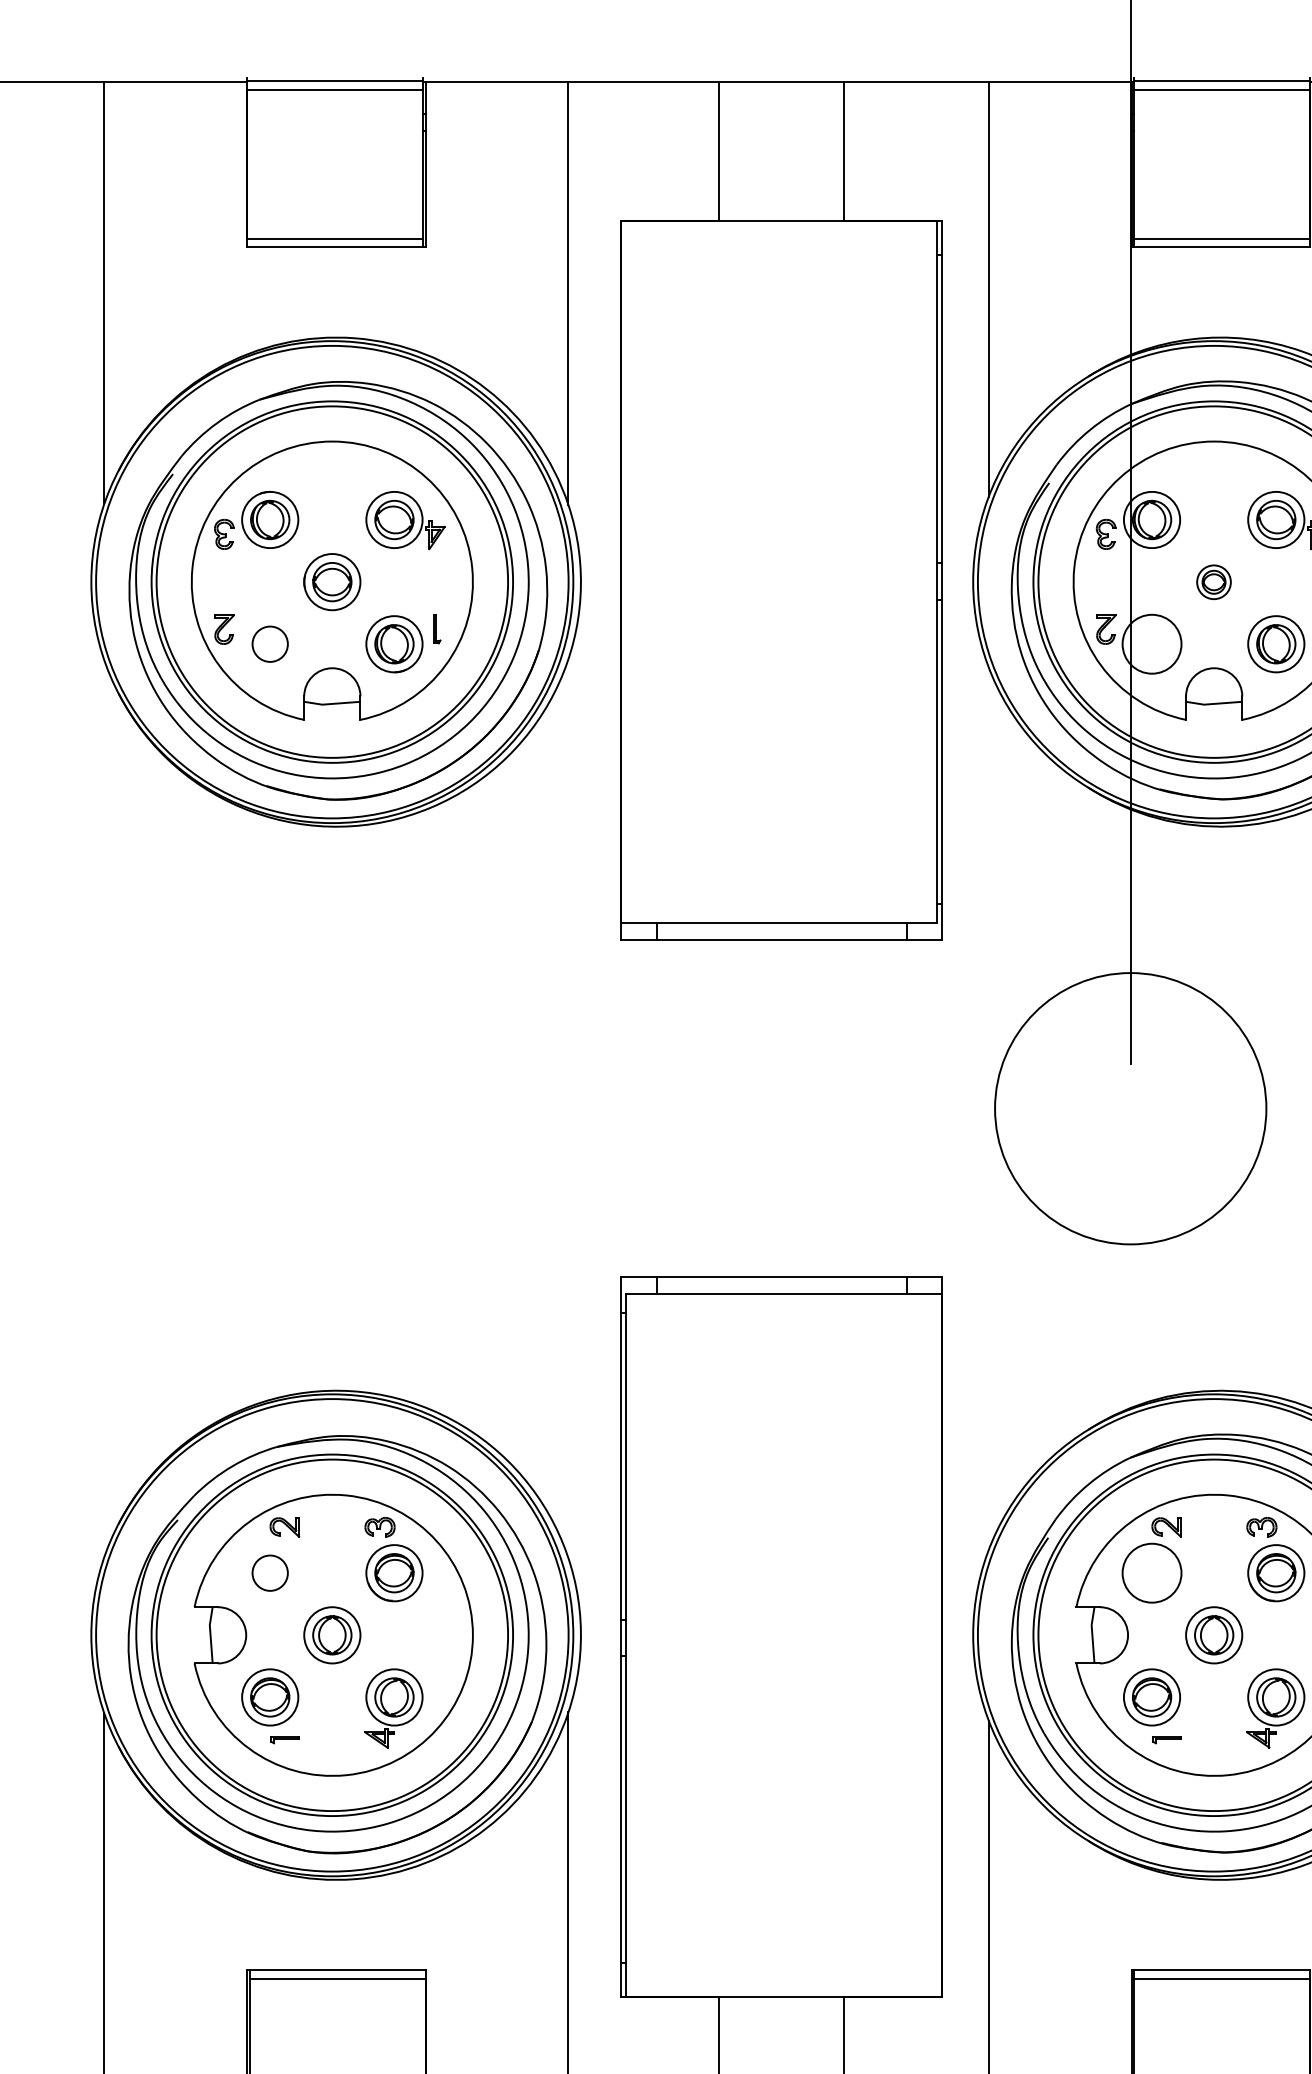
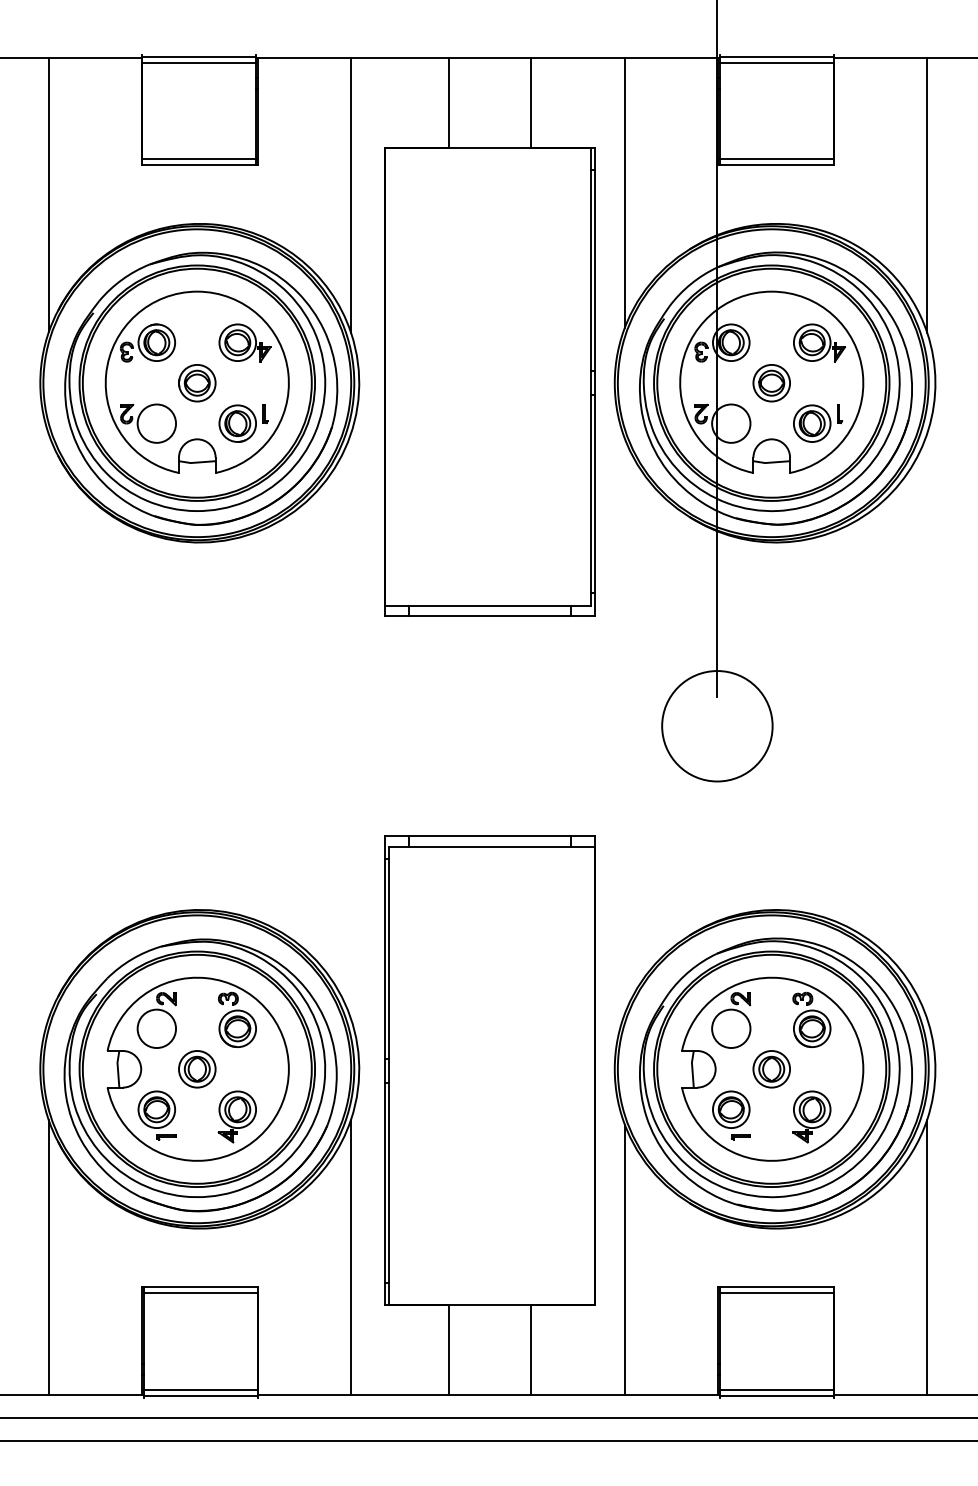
part: (1213, 582) -> (771, 383), size x1.67
circle: (269, 643) -> (156, 423), size x1.67
circle: (1130, 1109) -> (717, 726), size x0.62
circle: (269, 1572) -> (156, 1028), size x1.67

